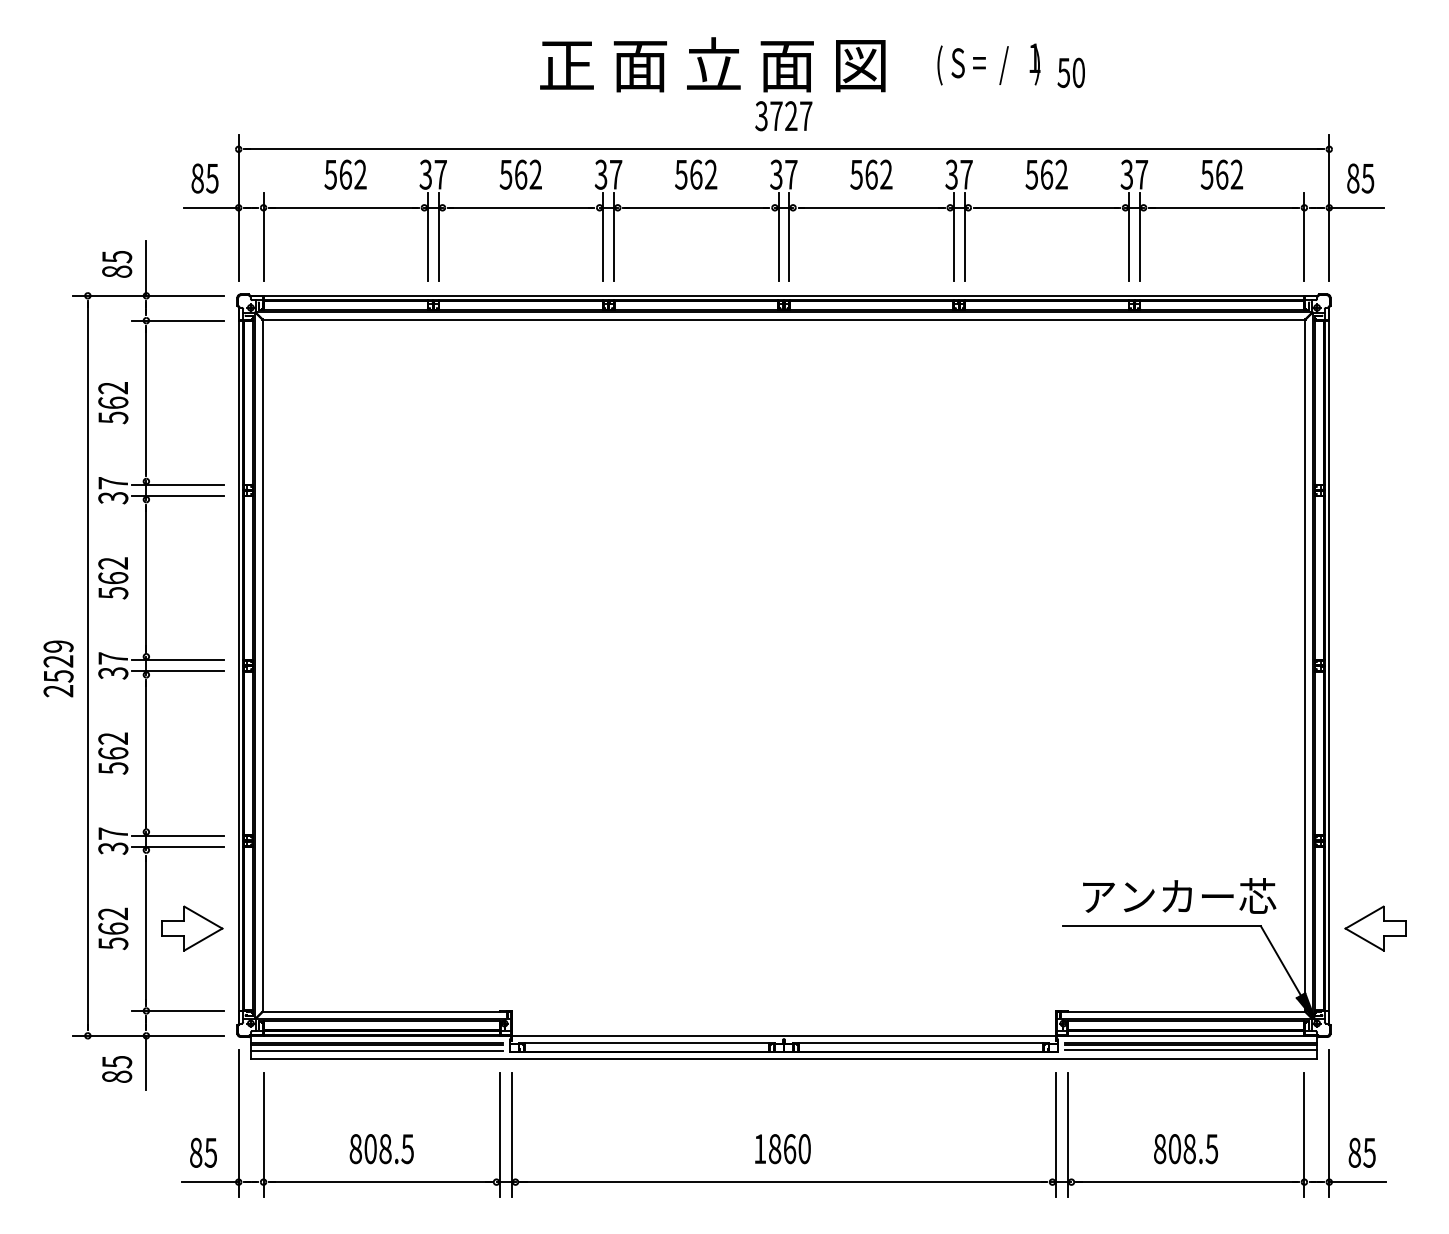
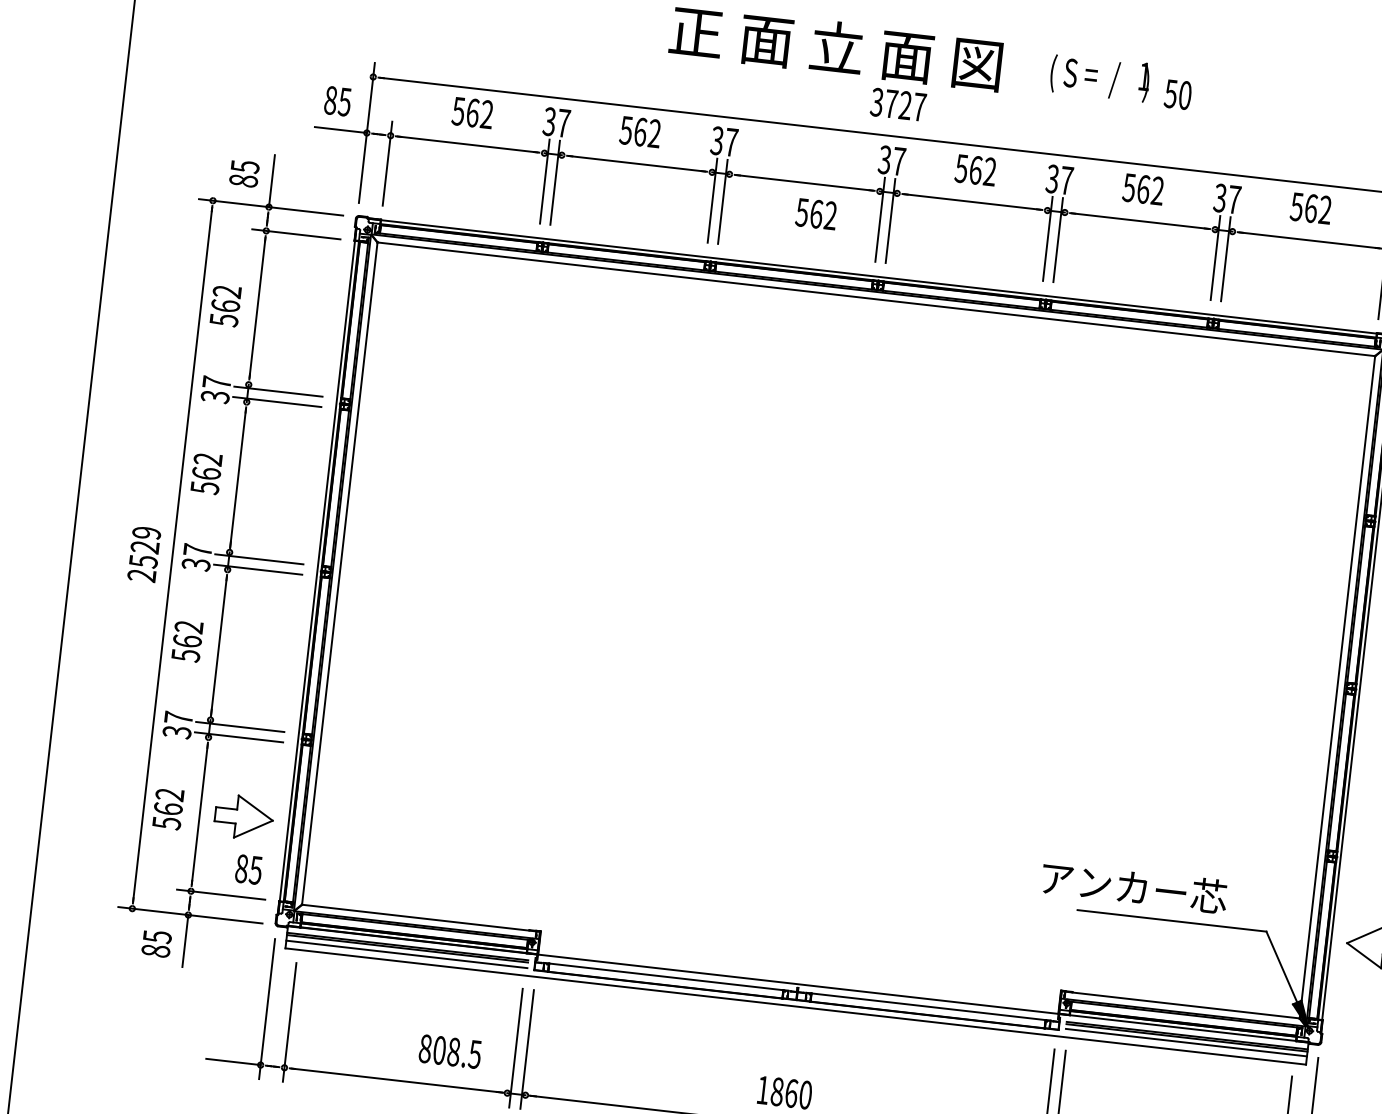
text: (696, 174) -> (816, 213), moved
text: (1179, 895) -> (1134, 886), moved
text: (381, 1149) -> (449, 1052), moved
text: (203, 1152) -> (248, 869), moved

